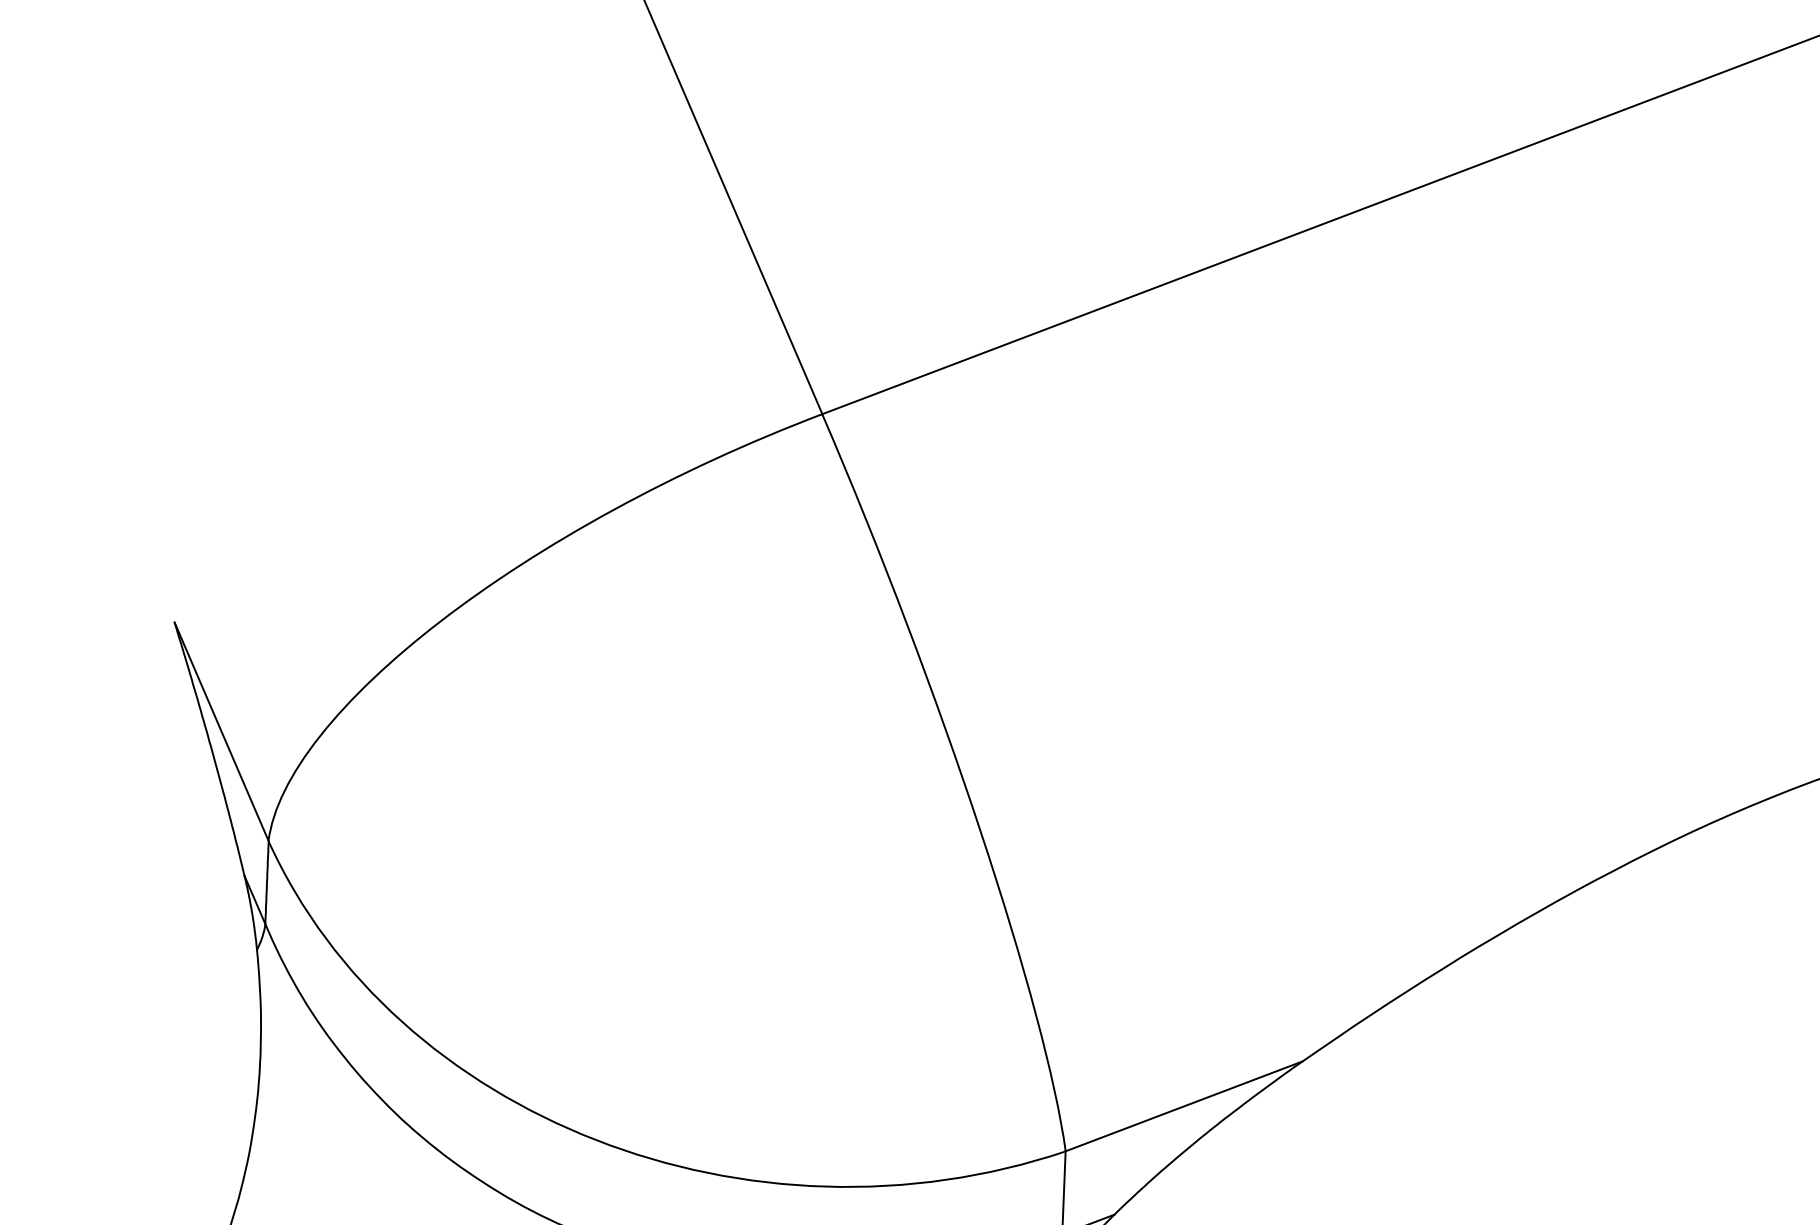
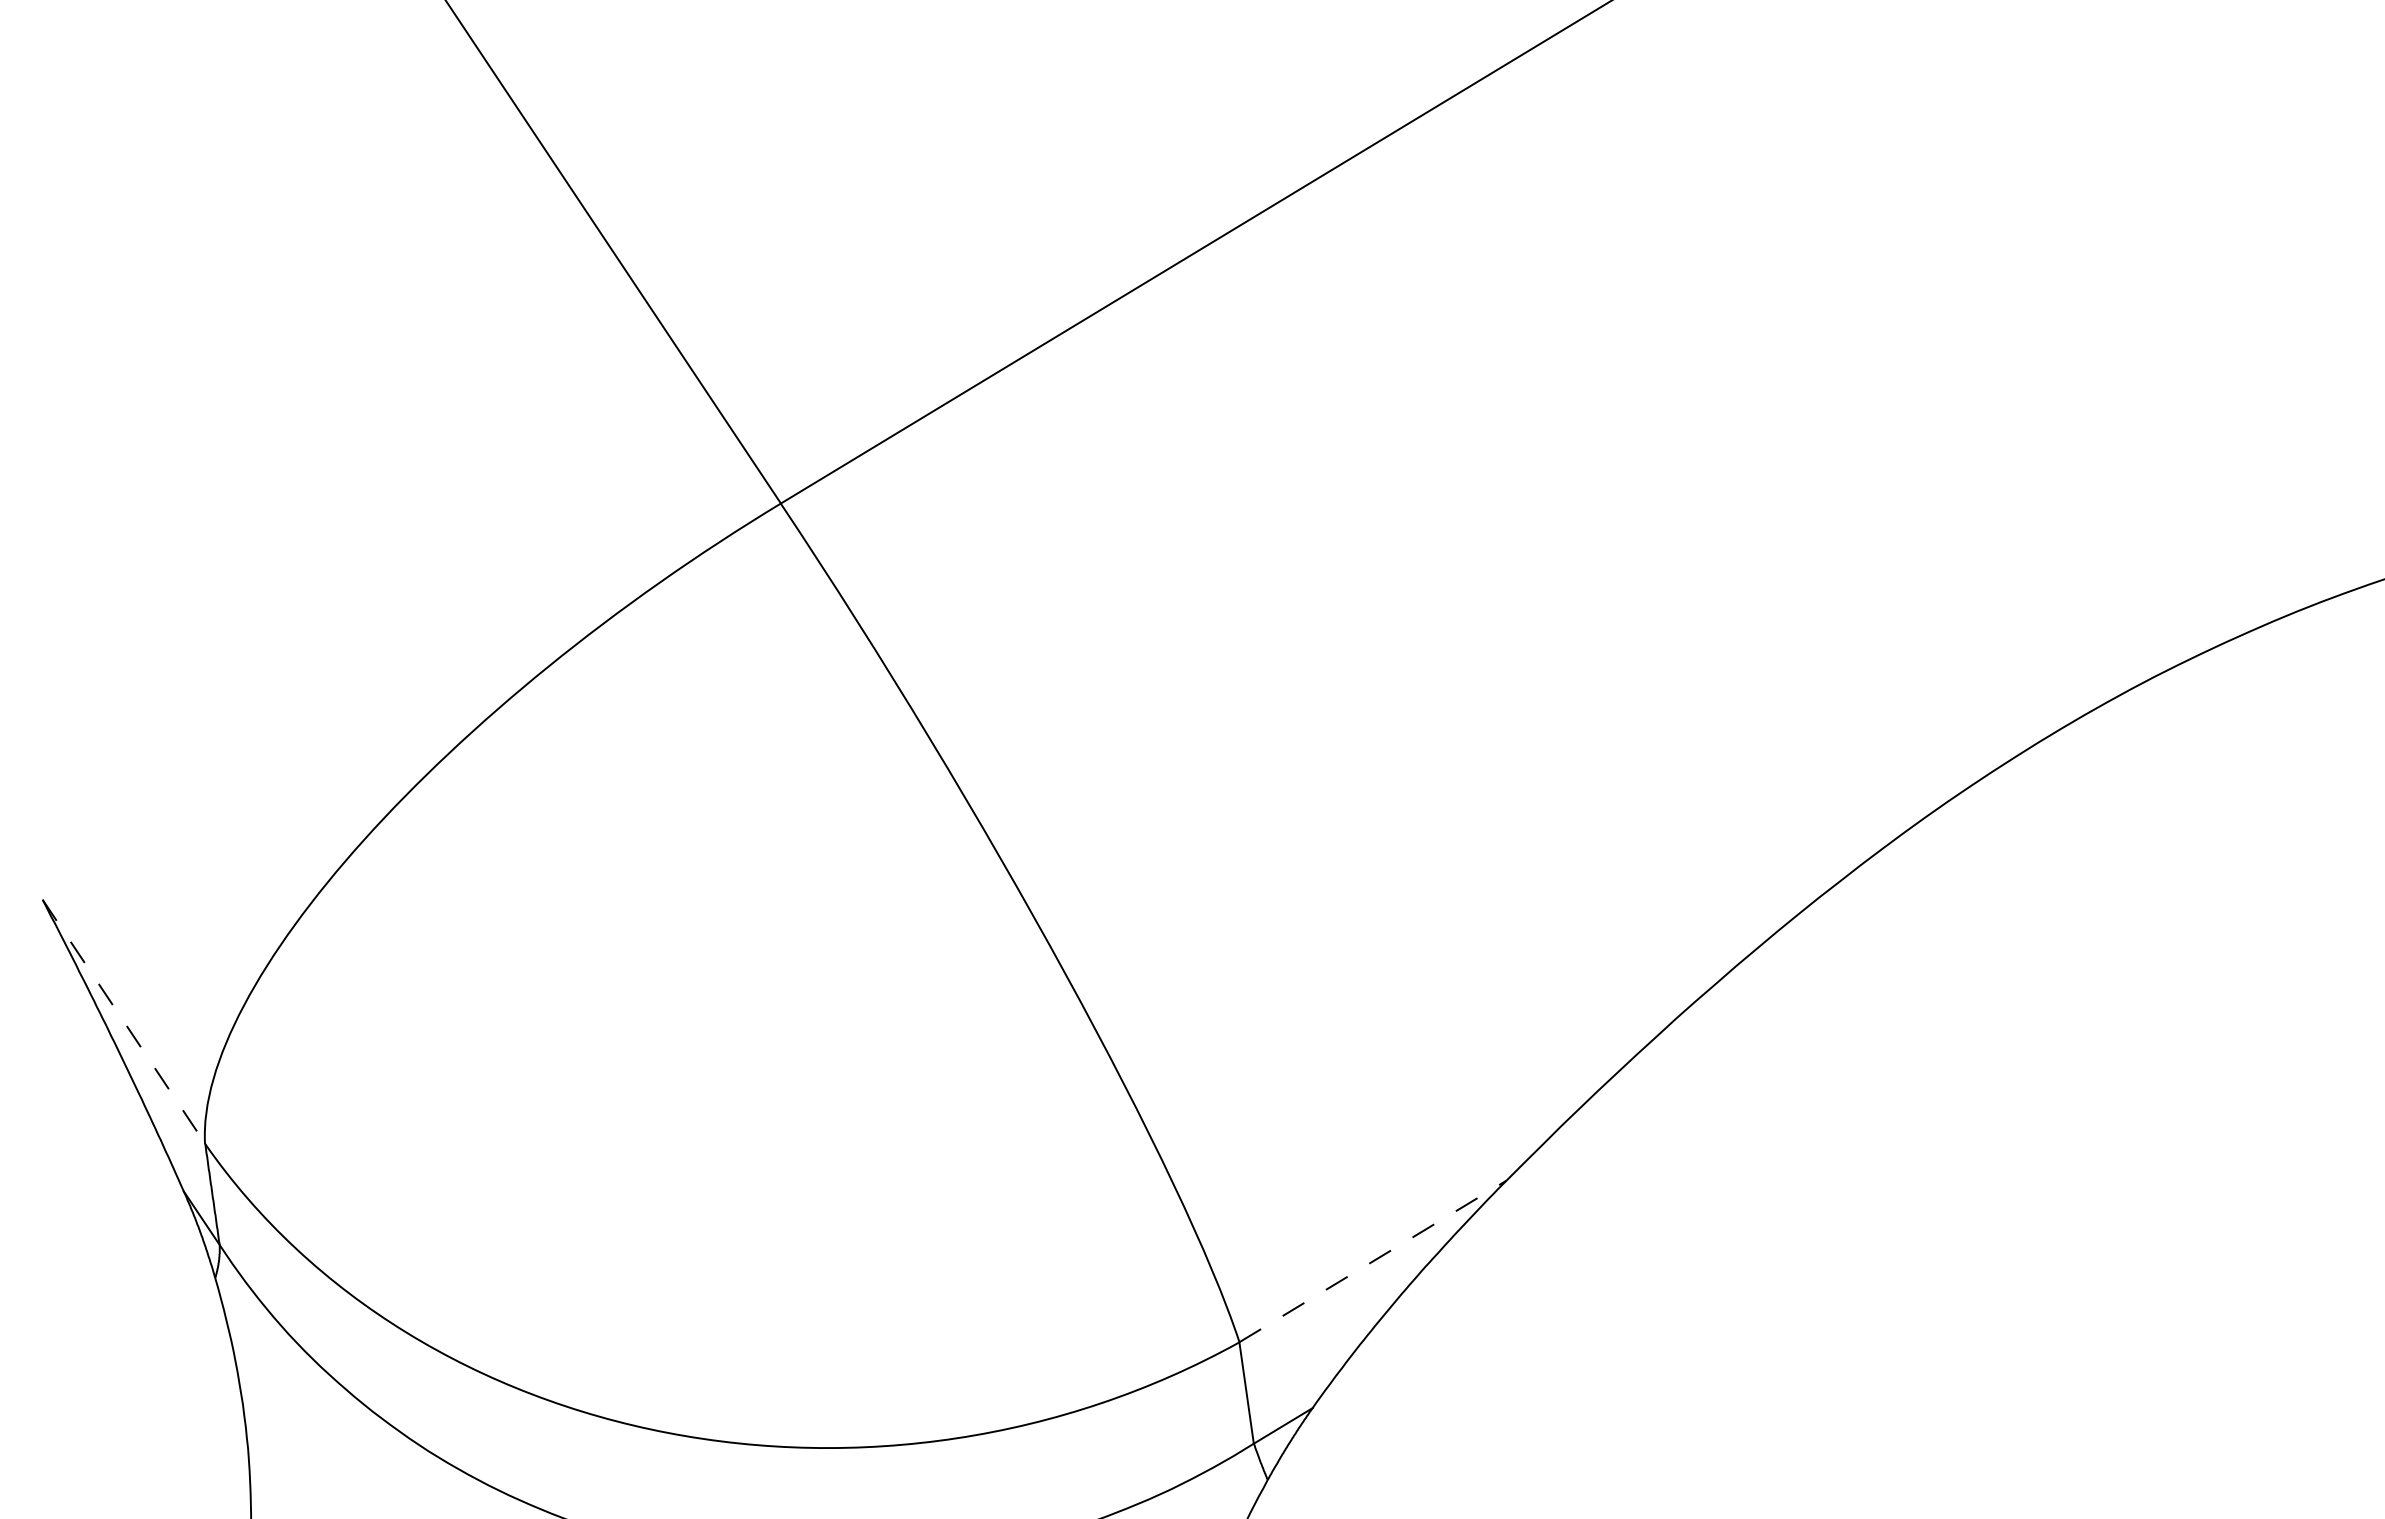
line: (221, 731) -> (123, 1021), solid -> dashed
line: (1184, 1106) -> (1373, 1261), solid -> dashed

